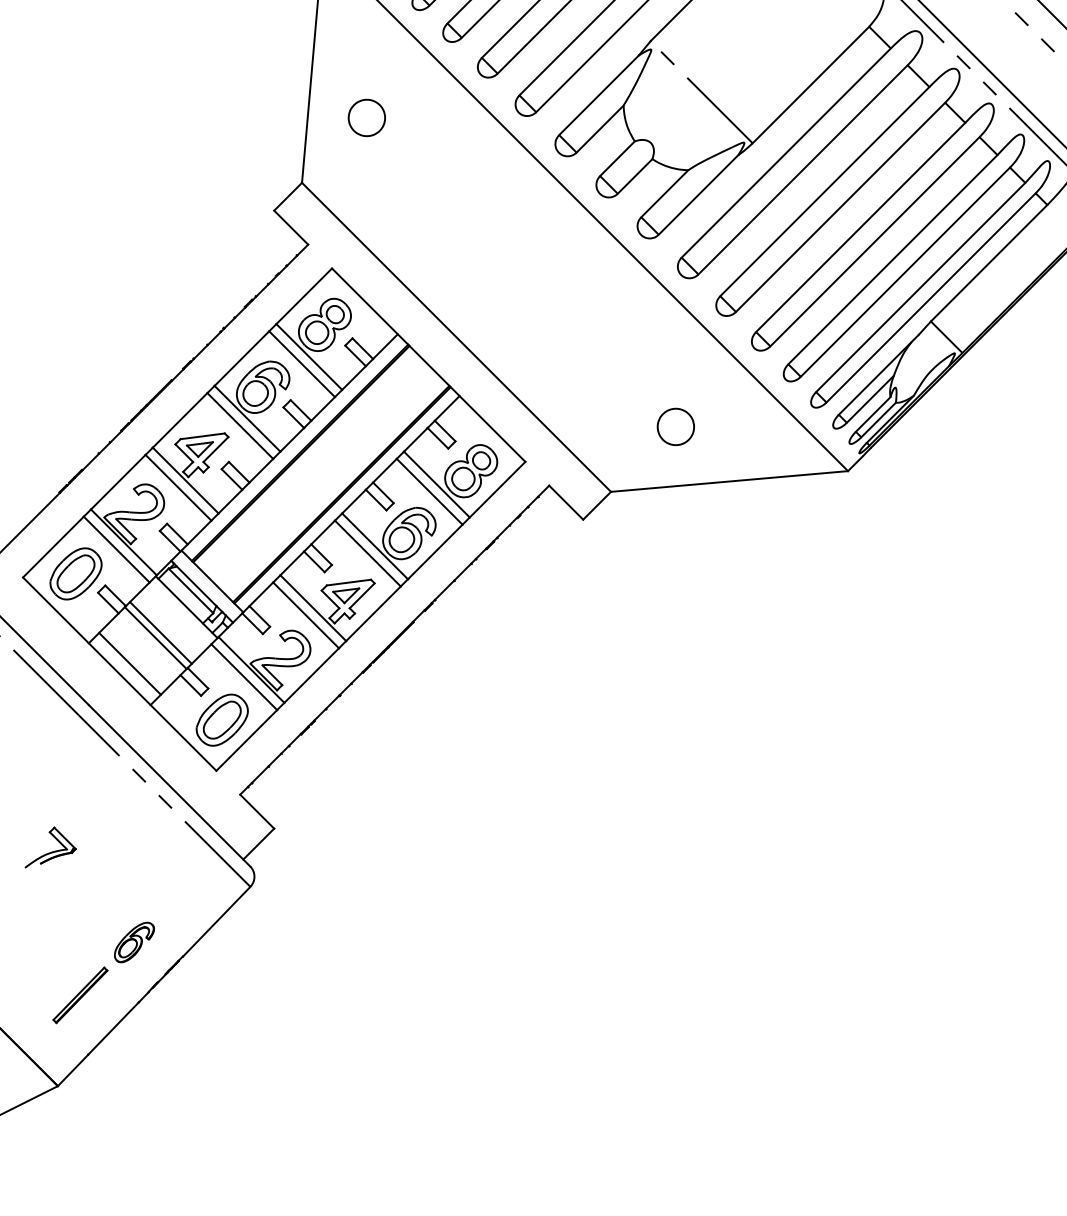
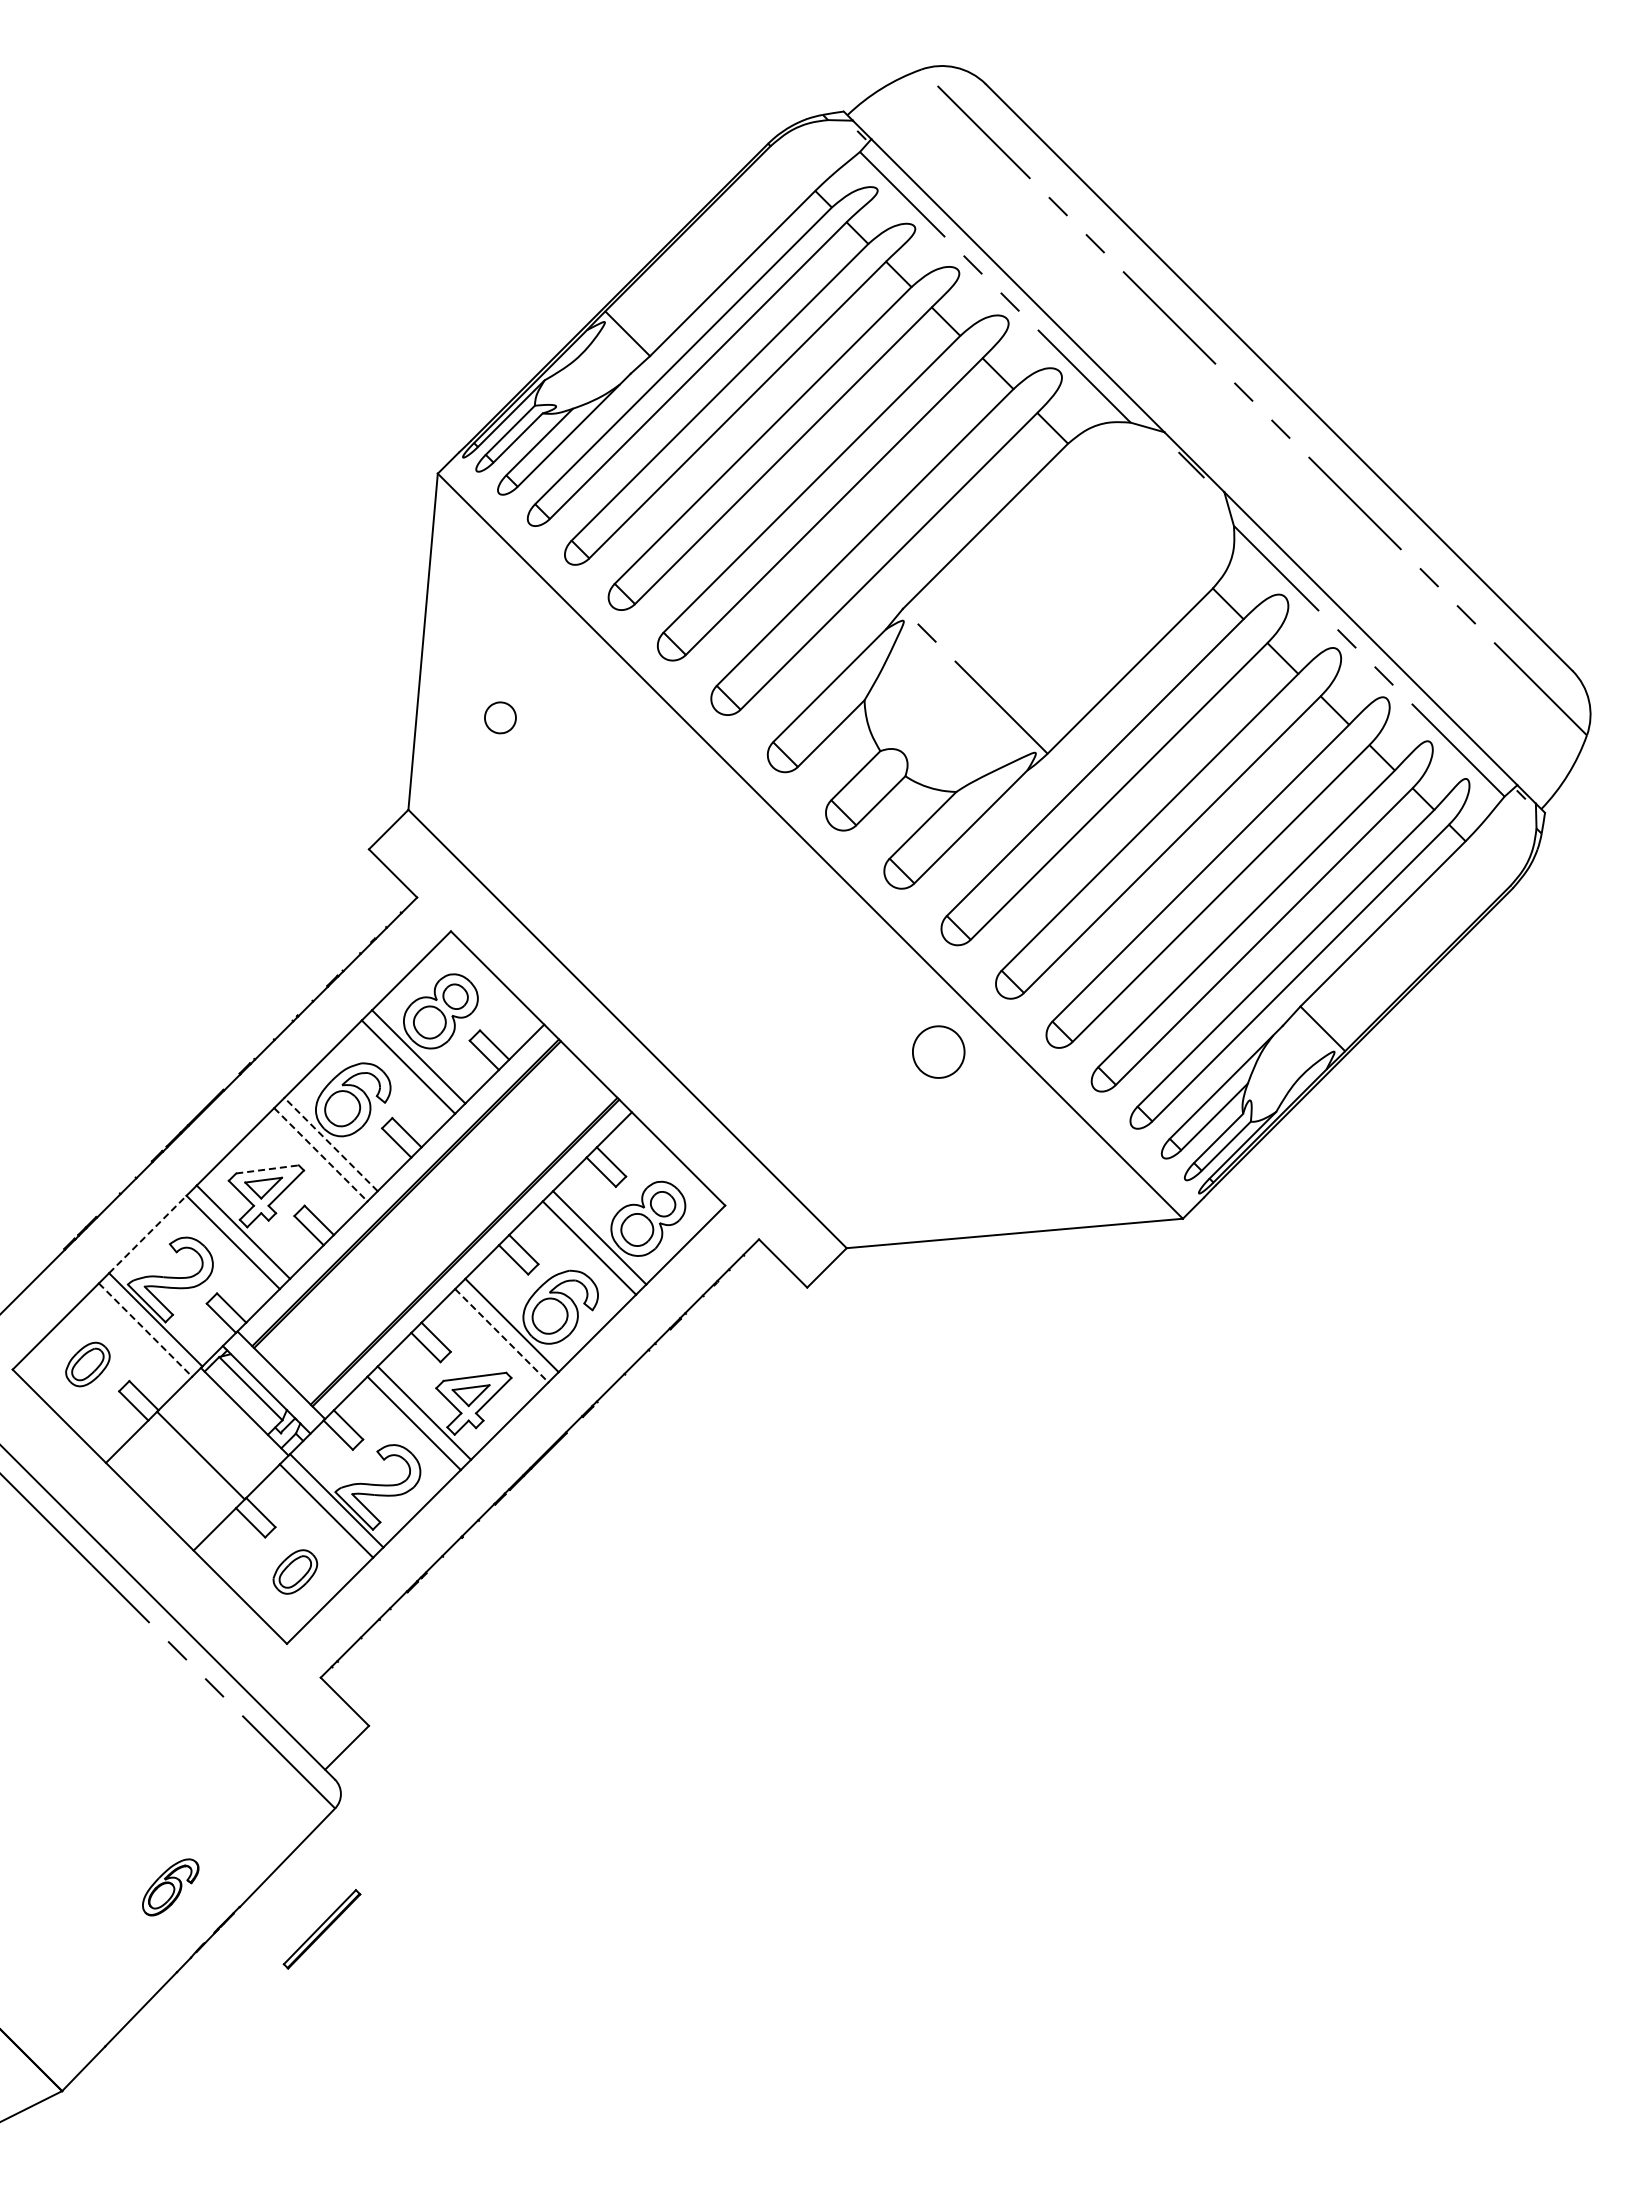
part: (366, 117) -> (500, 717), size x0.6
line: (247, 418) -> (331, 1144), solid -> dashed
line: (240, 425) -> (320, 1154), solid -> dashed
part: (675, 426) -> (938, 1051), moved
line: (202, 436) -> (267, 1169), solid -> dashed
line: (118, 482) -> (147, 1234), solid -> dashed
line: (116, 549) -> (145, 1330), solid -> dashed
line: (367, 553) -> (501, 1335), solid -> dashed
part: (75, 573) -> (87, 1364), size x0.6
line: (161, 633) -> (208, 1448), removed
line: (130, 663) -> (164, 1491), removed
part: (222, 719) -> (295, 1571), size x0.6
part: (51, 851) -> (53, 1758), removed
part: (80, 995) -> (321, 1929), moved

